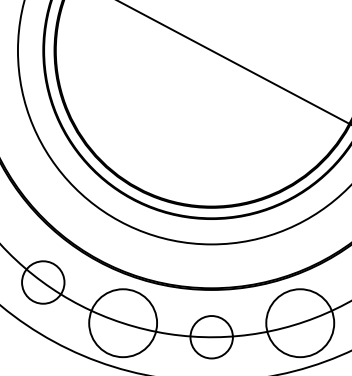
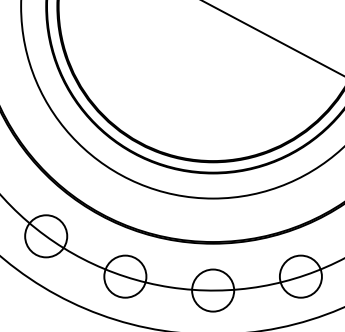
circle: (122, 322) -> (124, 275), size x0.62
circle: (300, 322) -> (301, 275), size x0.62

